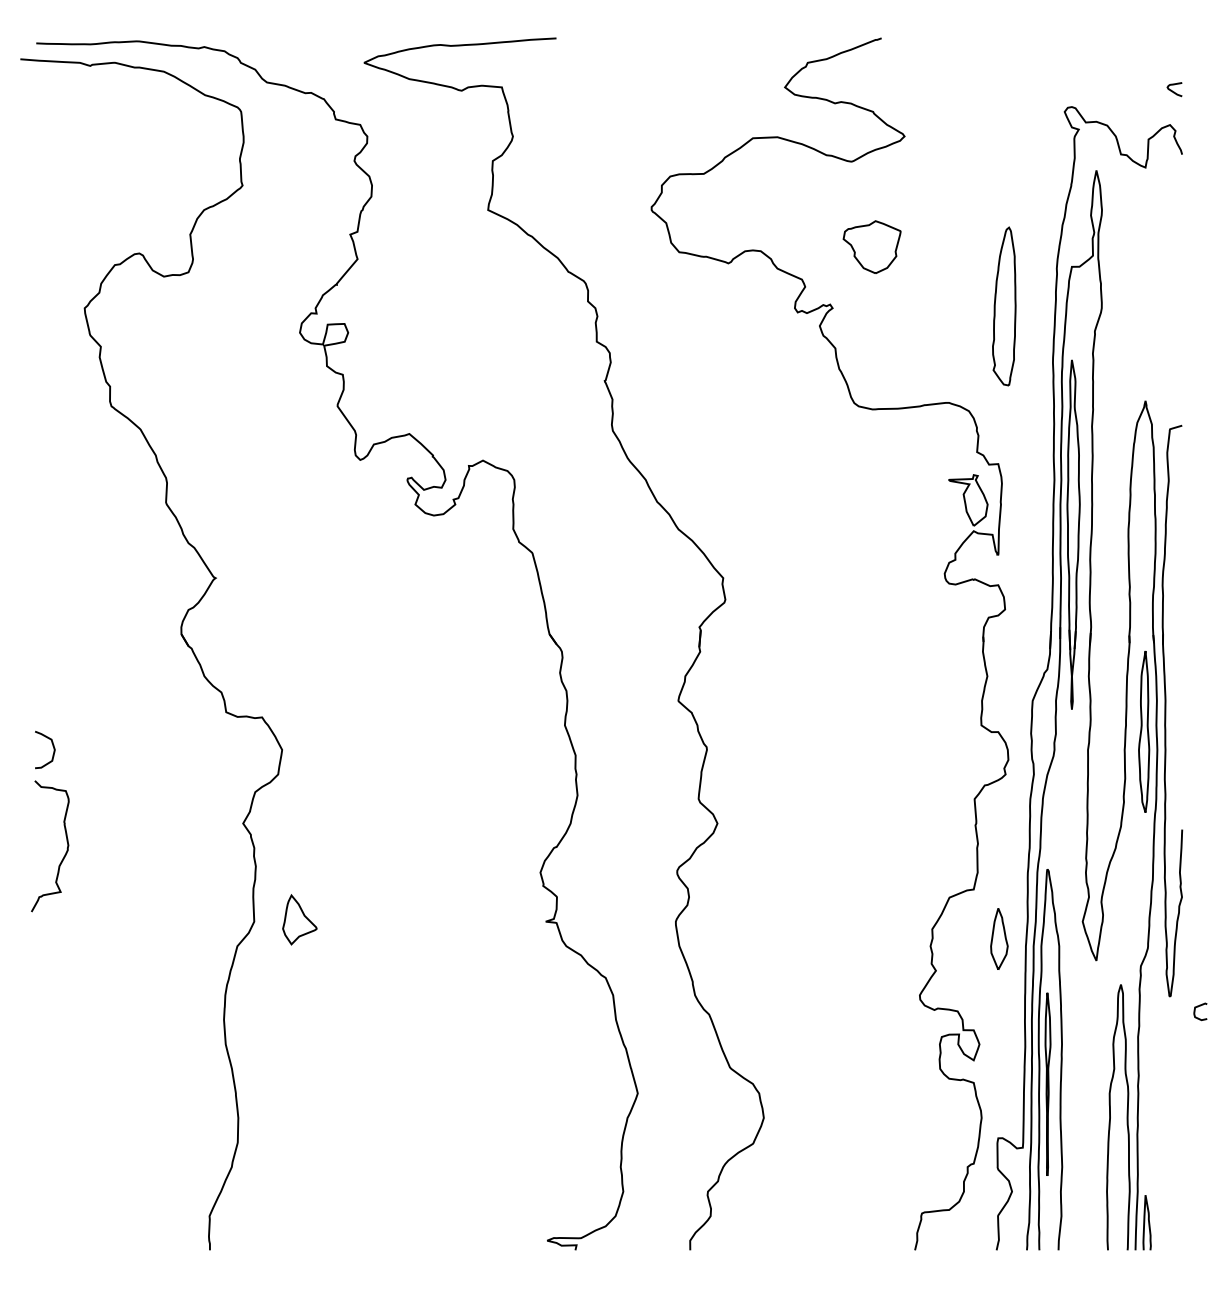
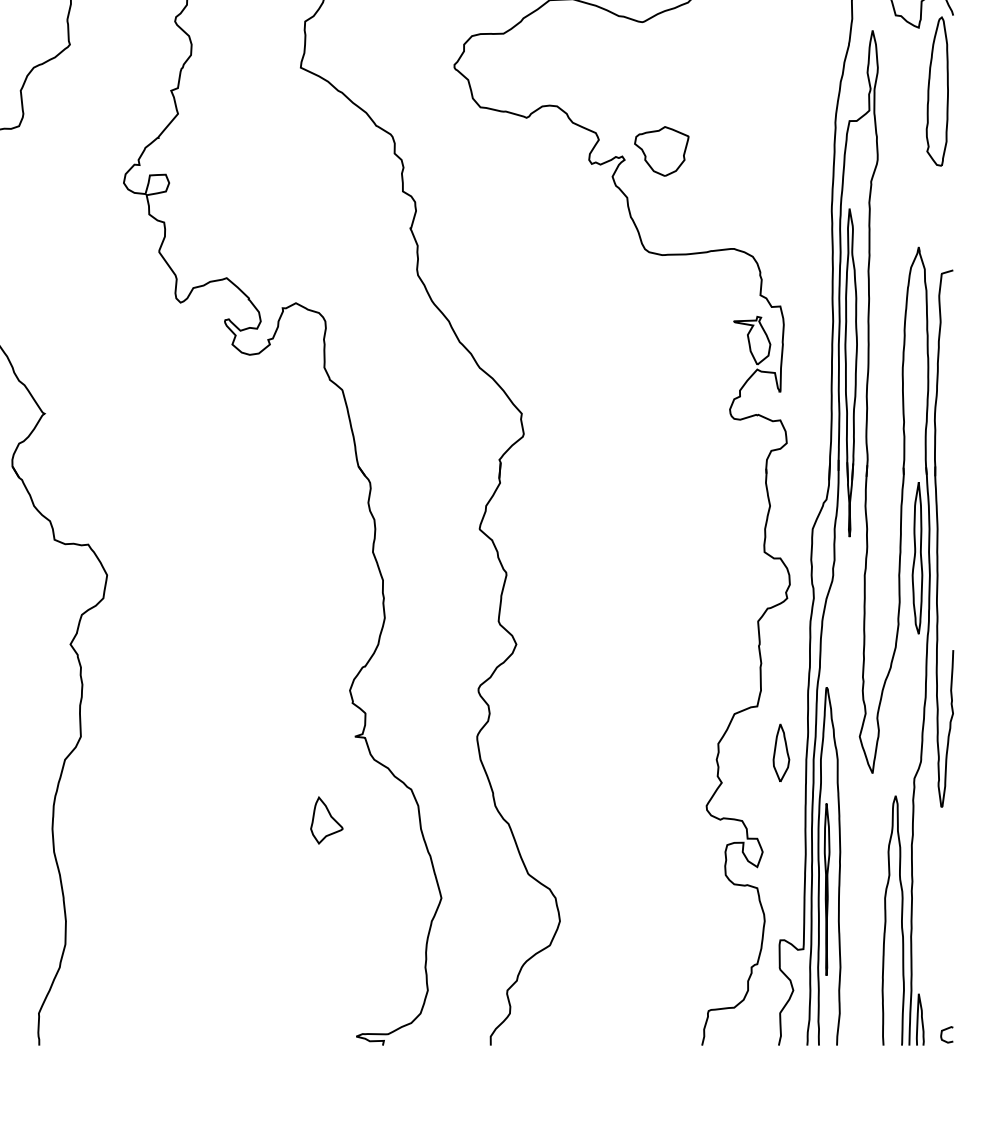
part: (871, 246) -> (661, 150), moved
part: (1004, 306) -> (937, 91), moved
part: (299, 919) -> (326, 820), moved
curve: (1198, 1007) -> (945, 1030), moved

